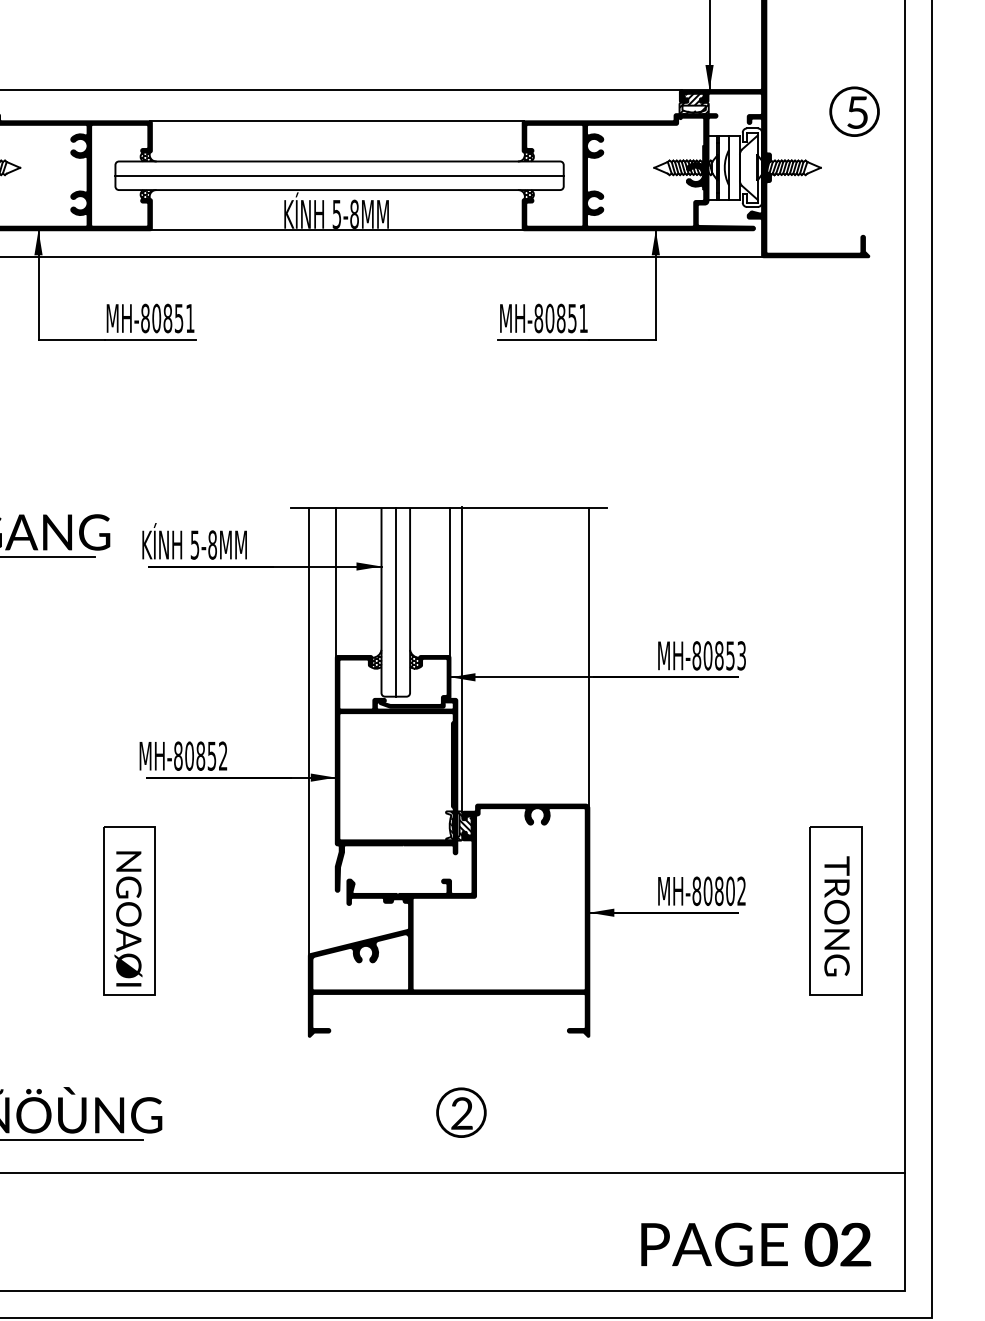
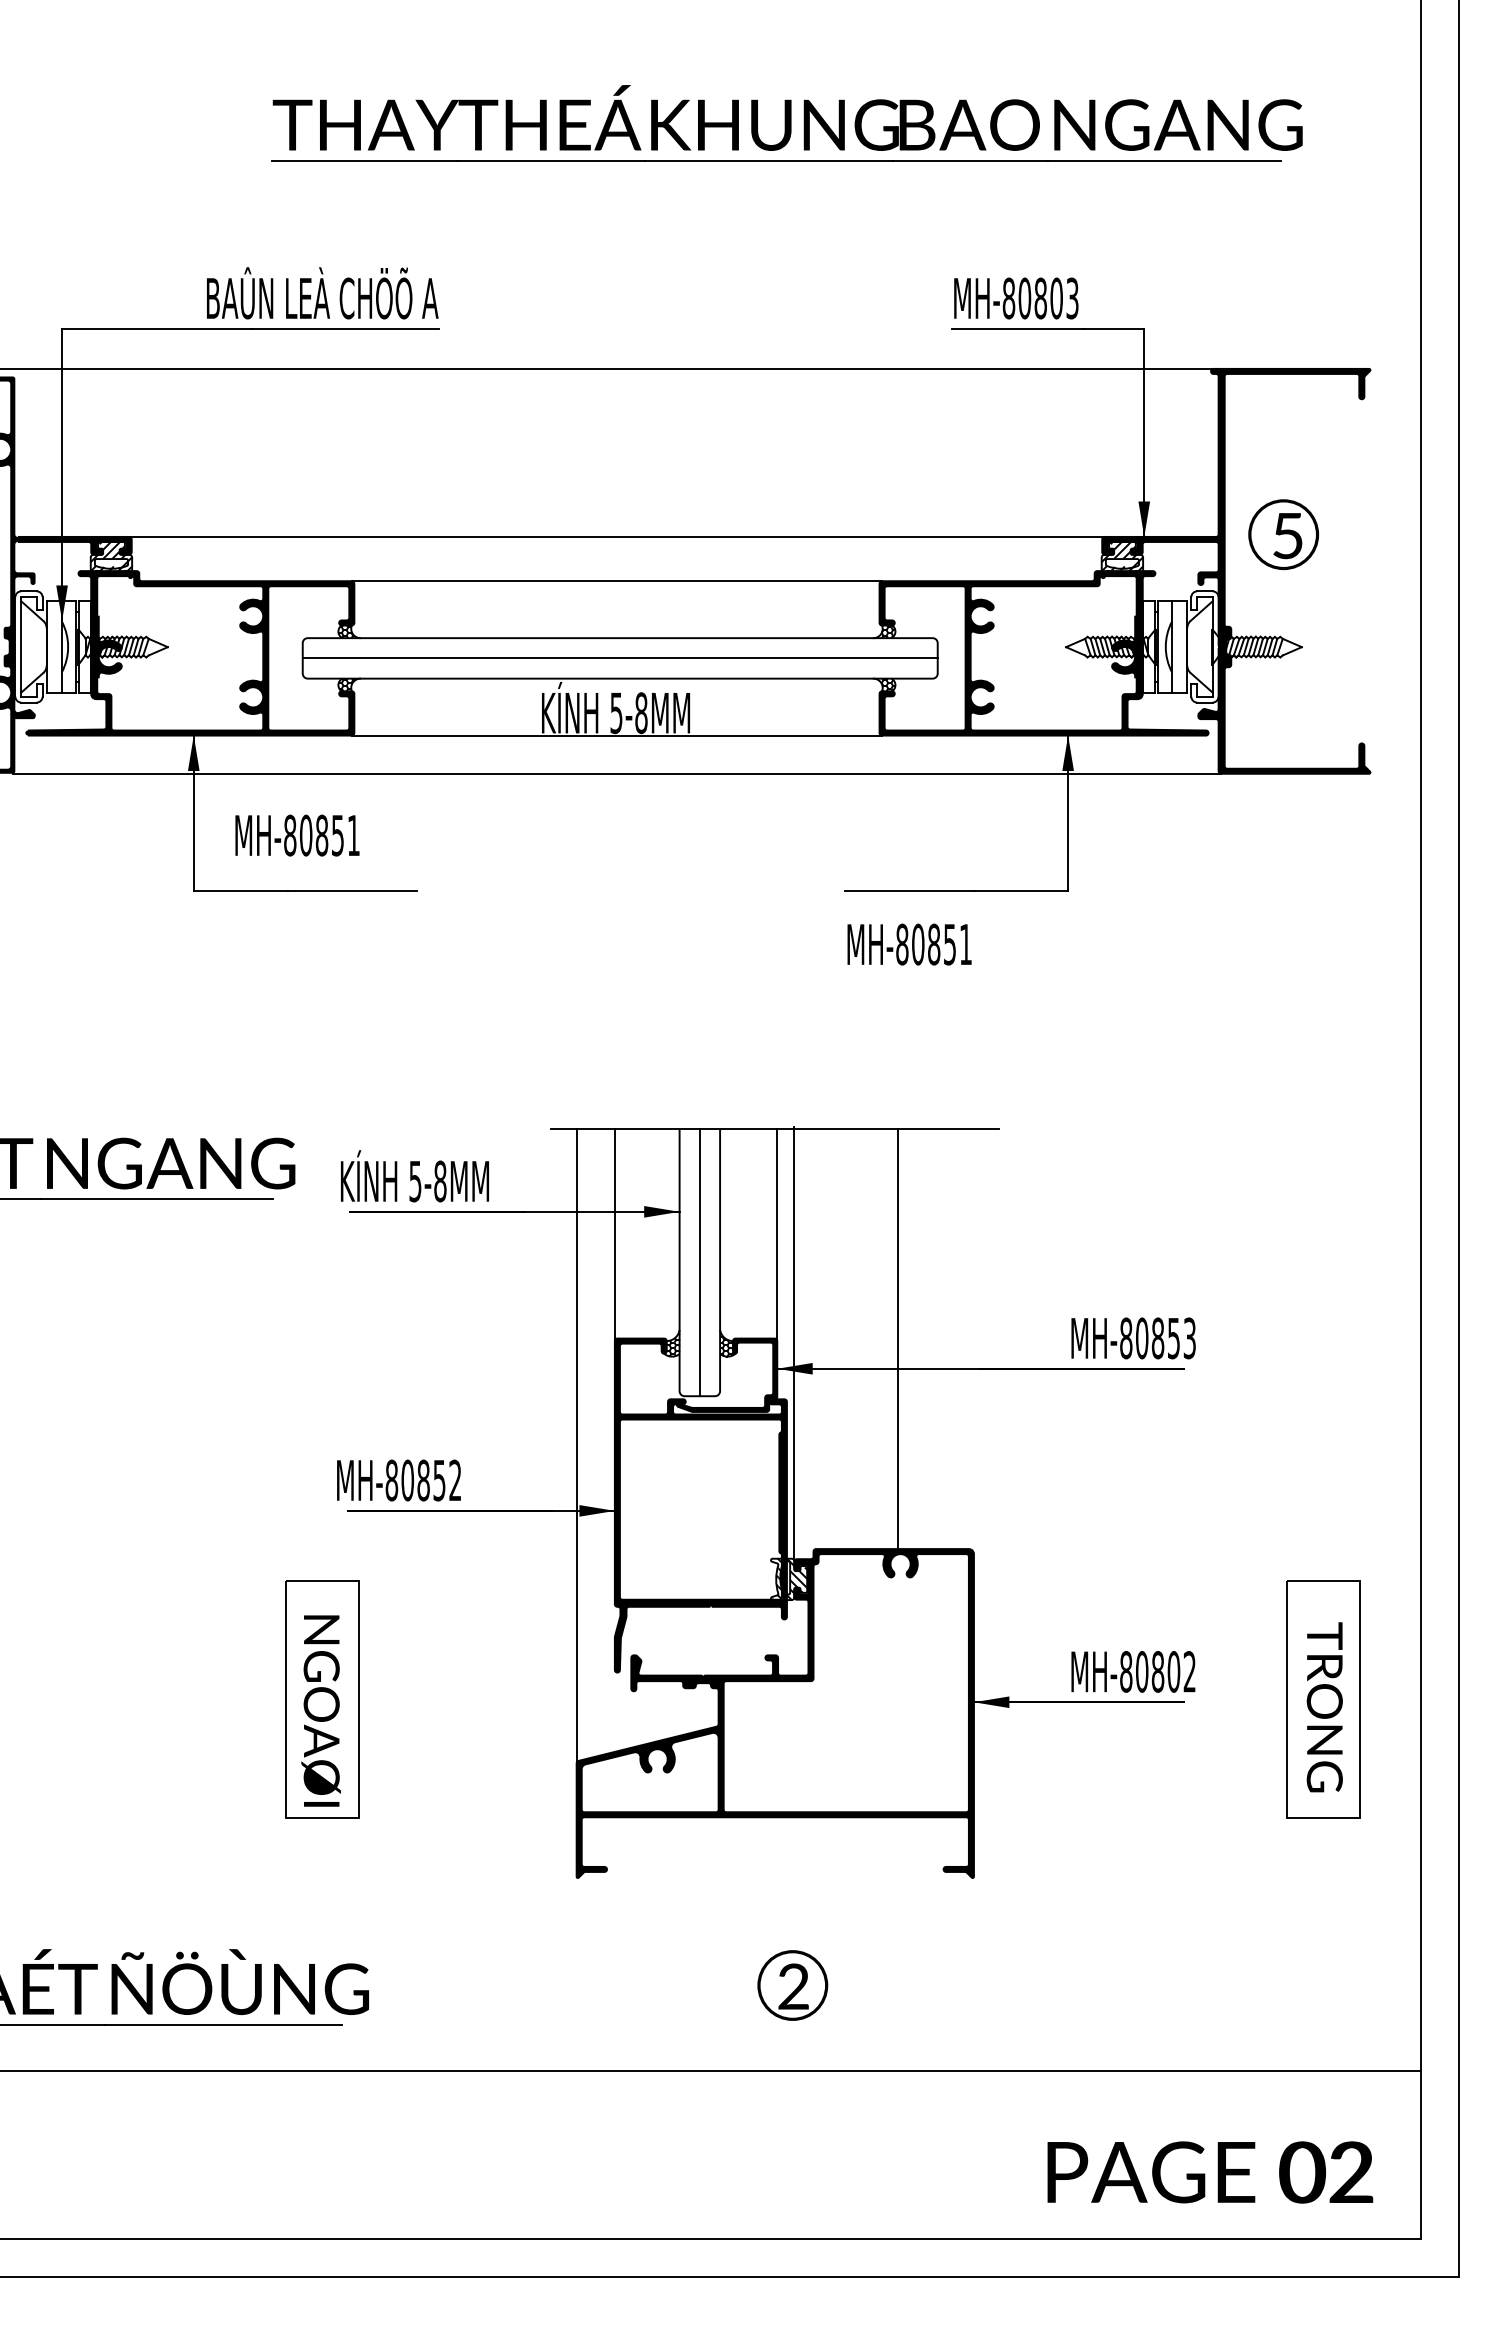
part: (854, 111) -> (1283, 534), moved
text: (150, 318) -> (297, 835), moved
text: (543, 318) -> (909, 944), moved
line: (589, 658) -> (897, 1341), moved

